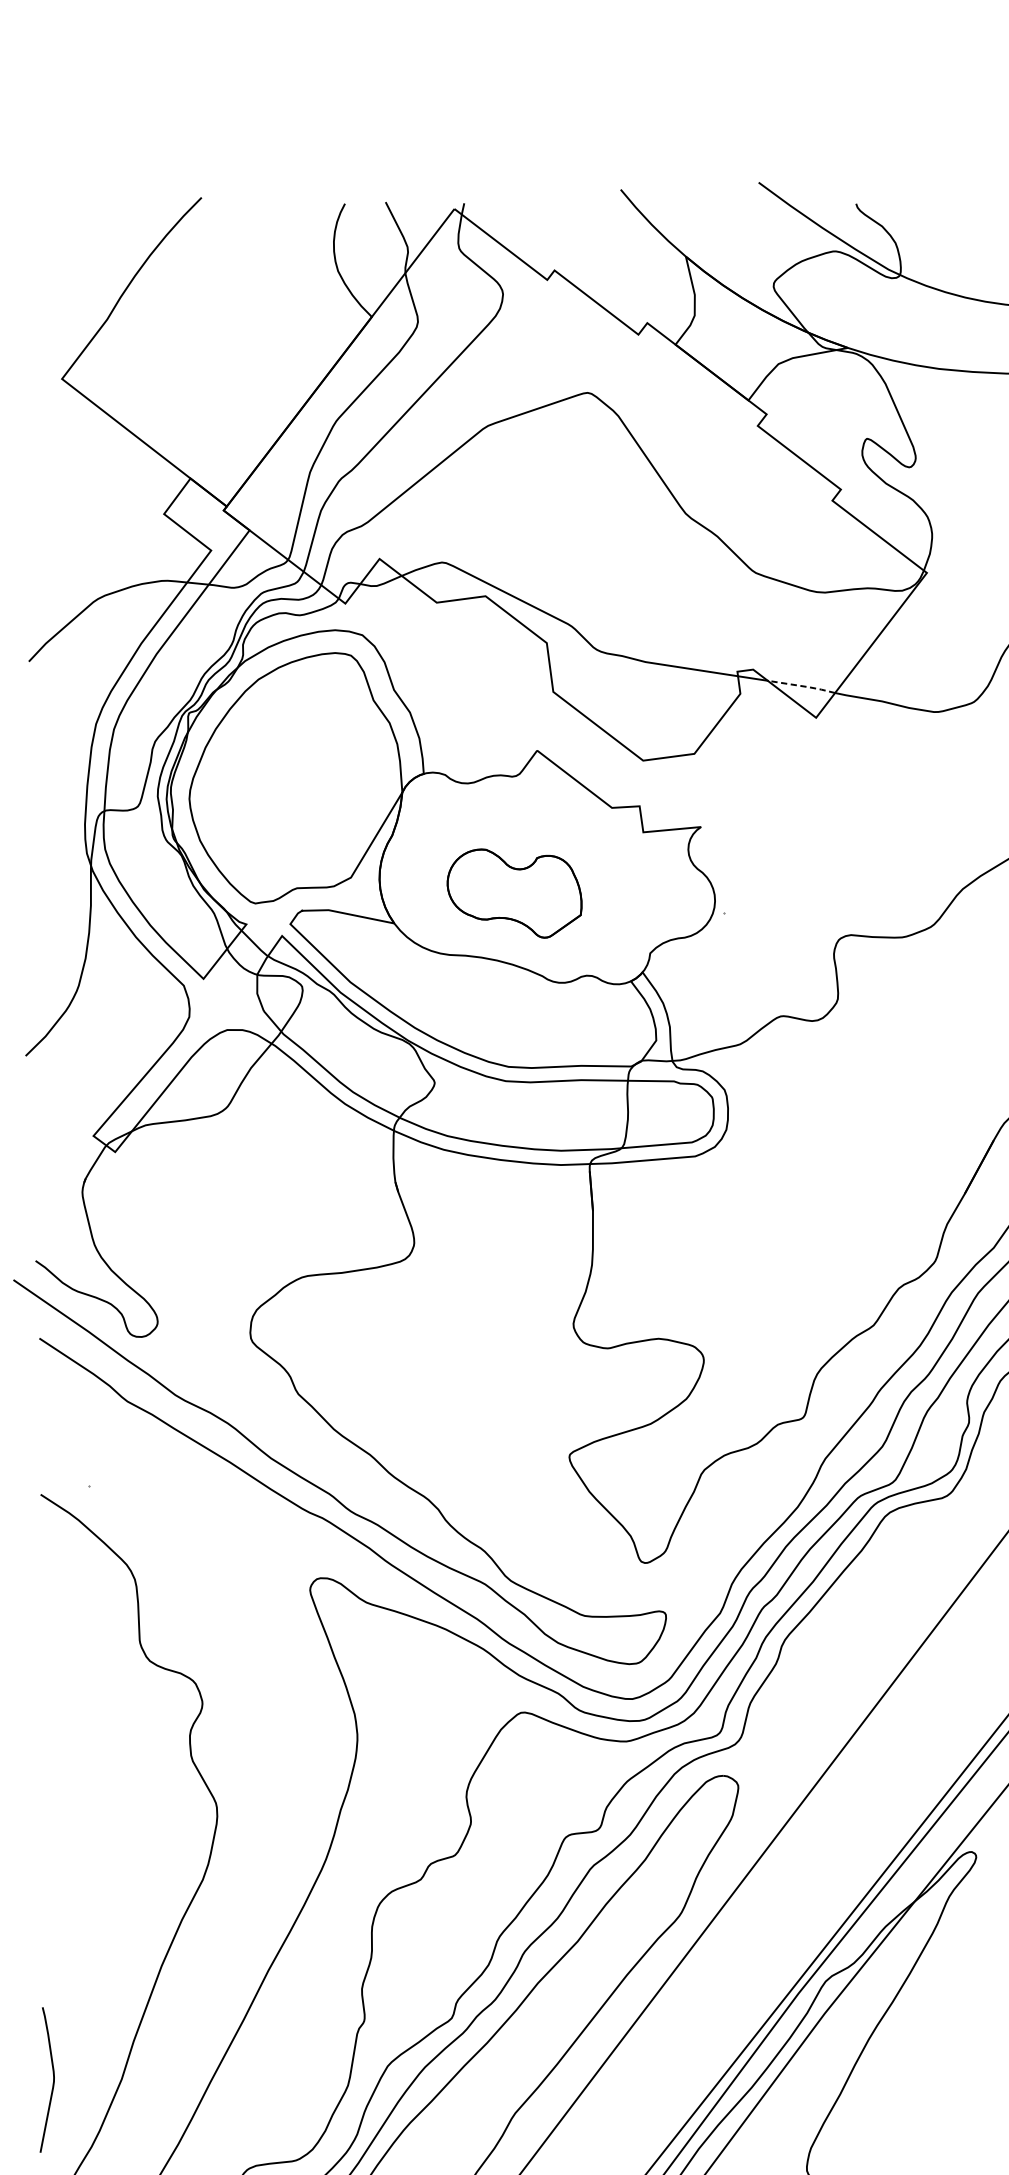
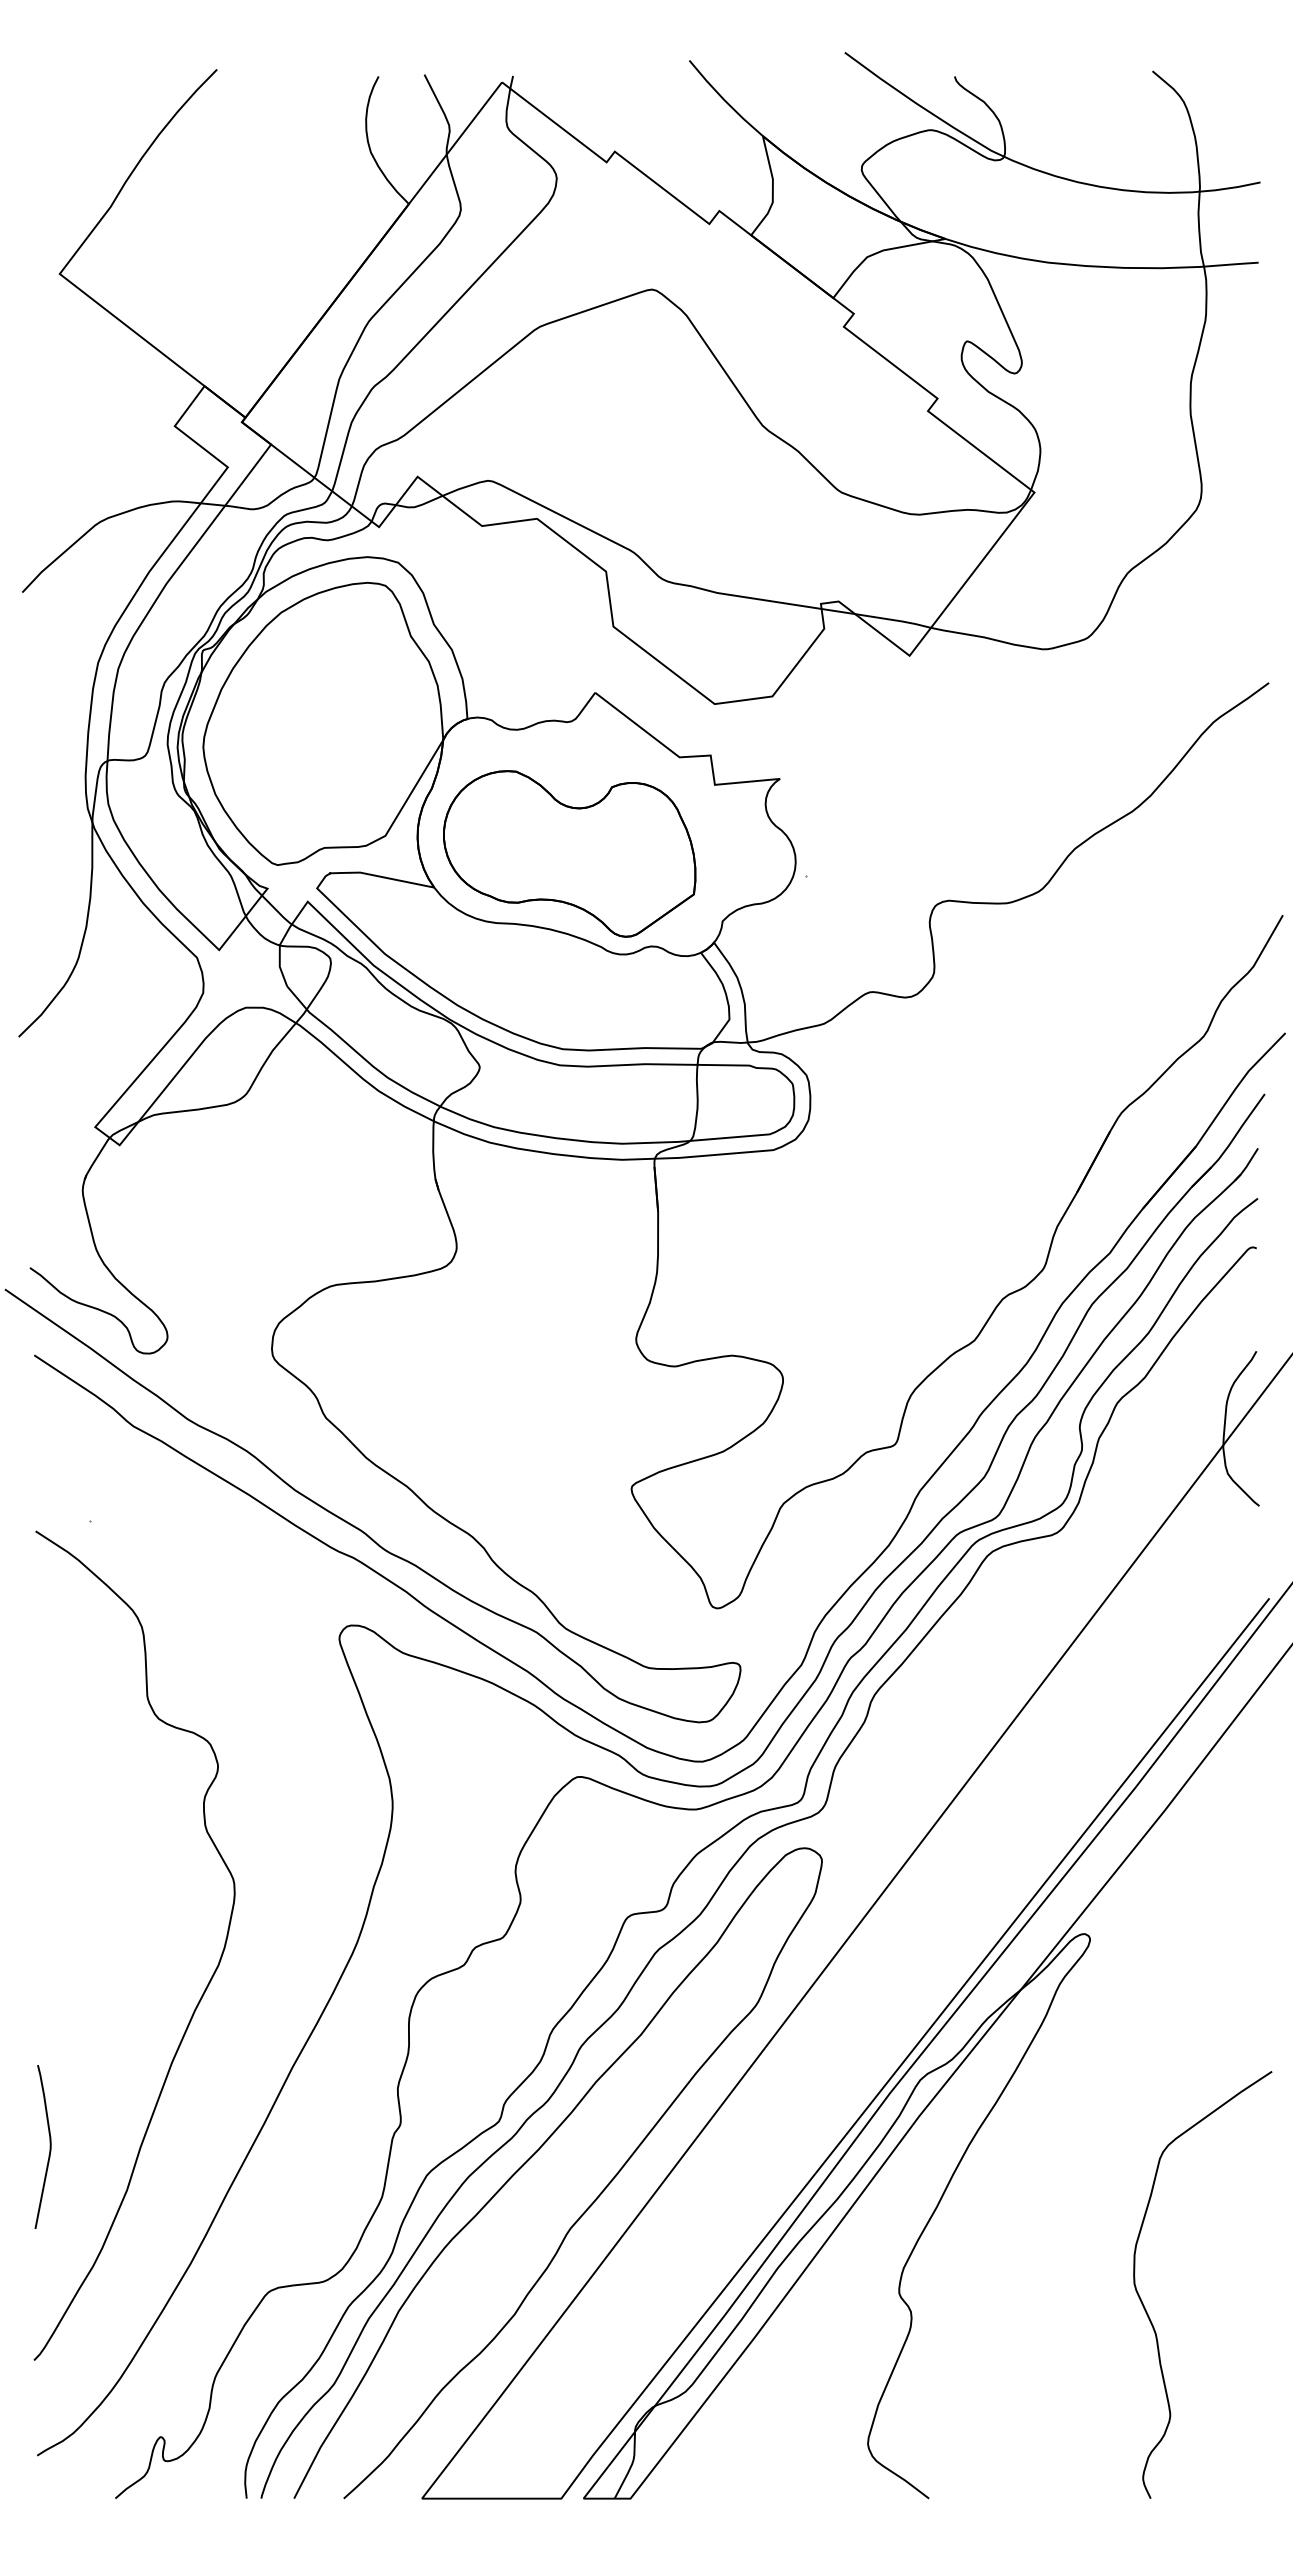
line: (802, 686) -> (894, 620), dashed -> solid
part: (514, 893) -> (569, 853), size x1.67
curve: (52, 2079) -> (49, 2146), moved

